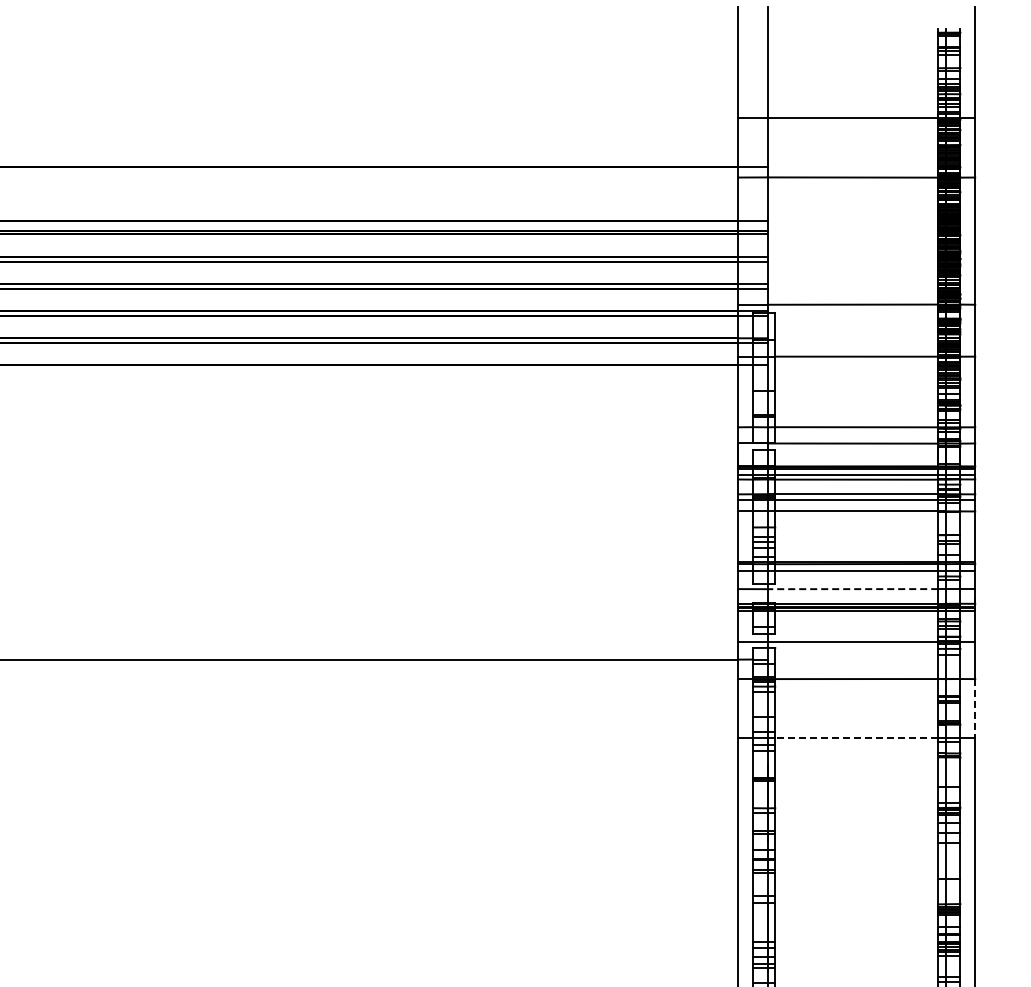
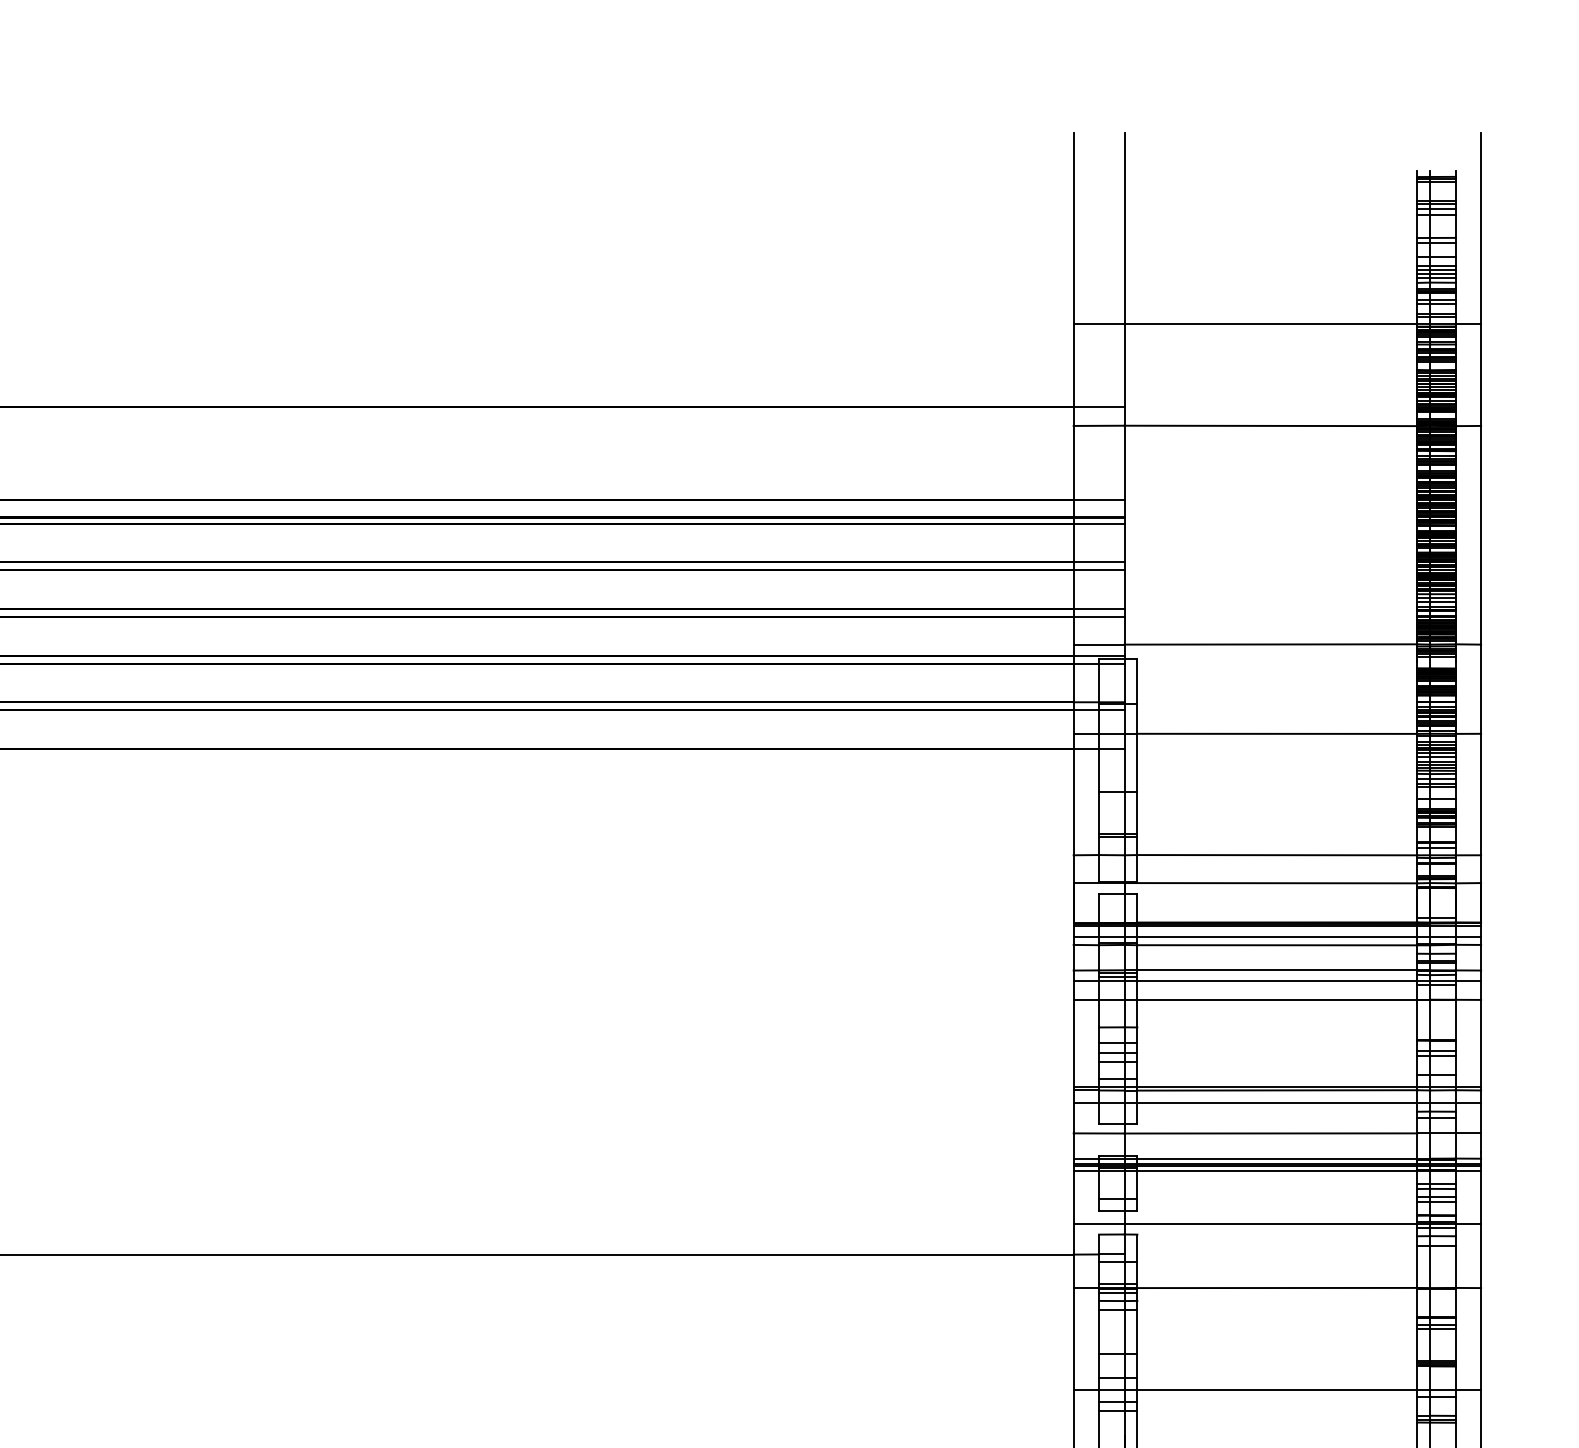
line: (852, 589) -> (1270, 1134), dashed -> solid
line: (975, 708) -> (1481, 1338), dashed -> solid
line: (856, 738) -> (1277, 1390), dashed -> solid

